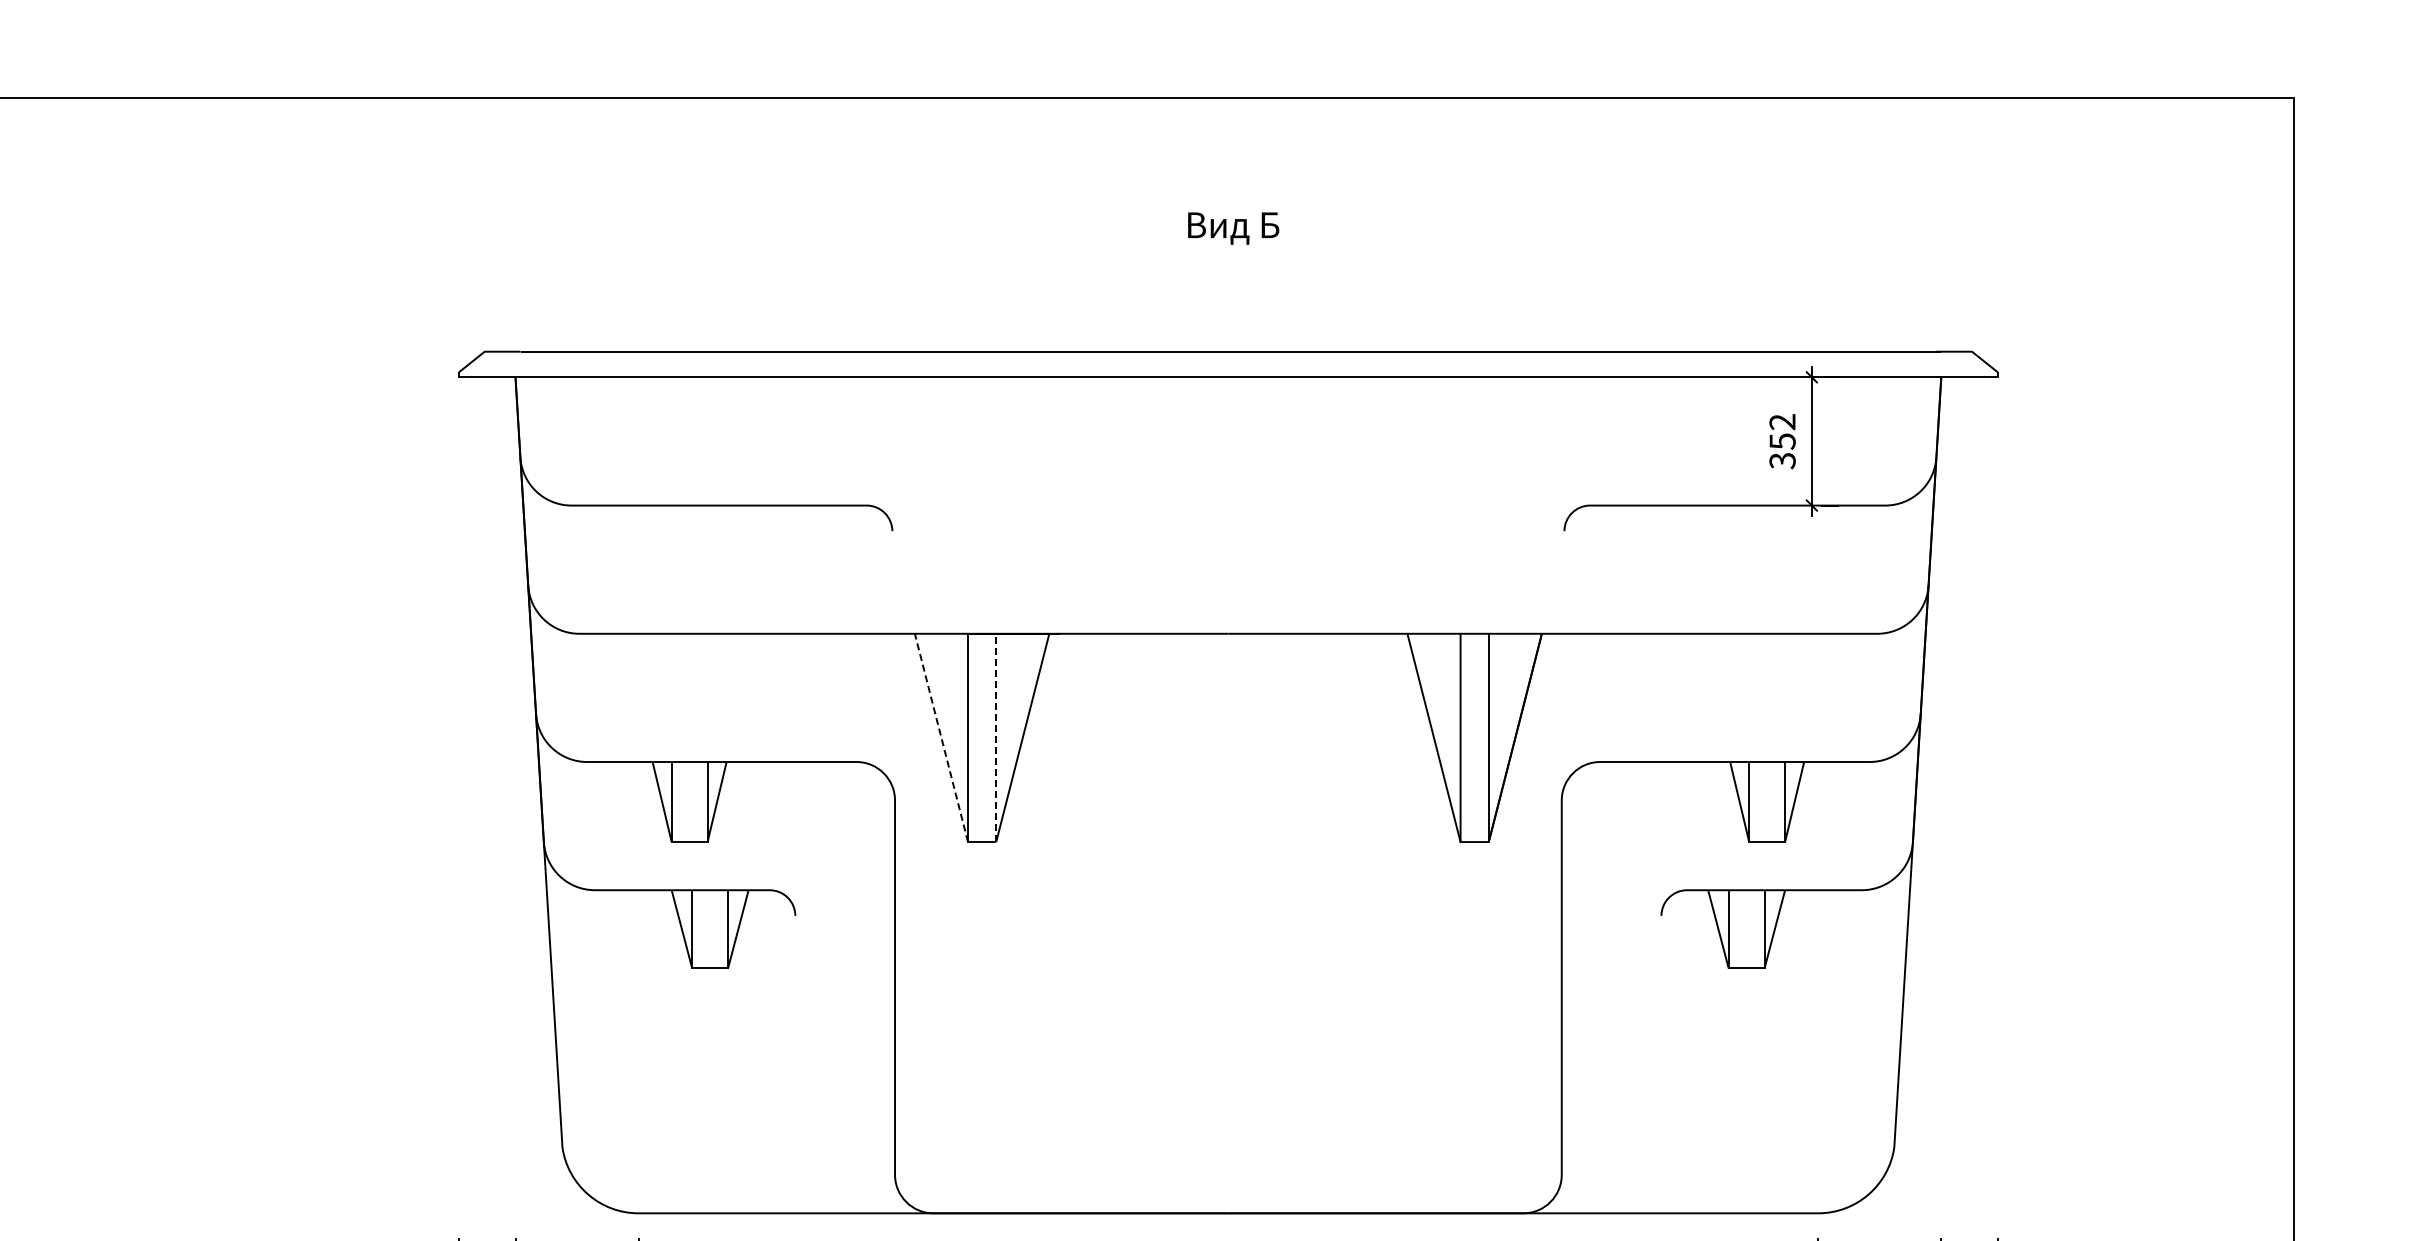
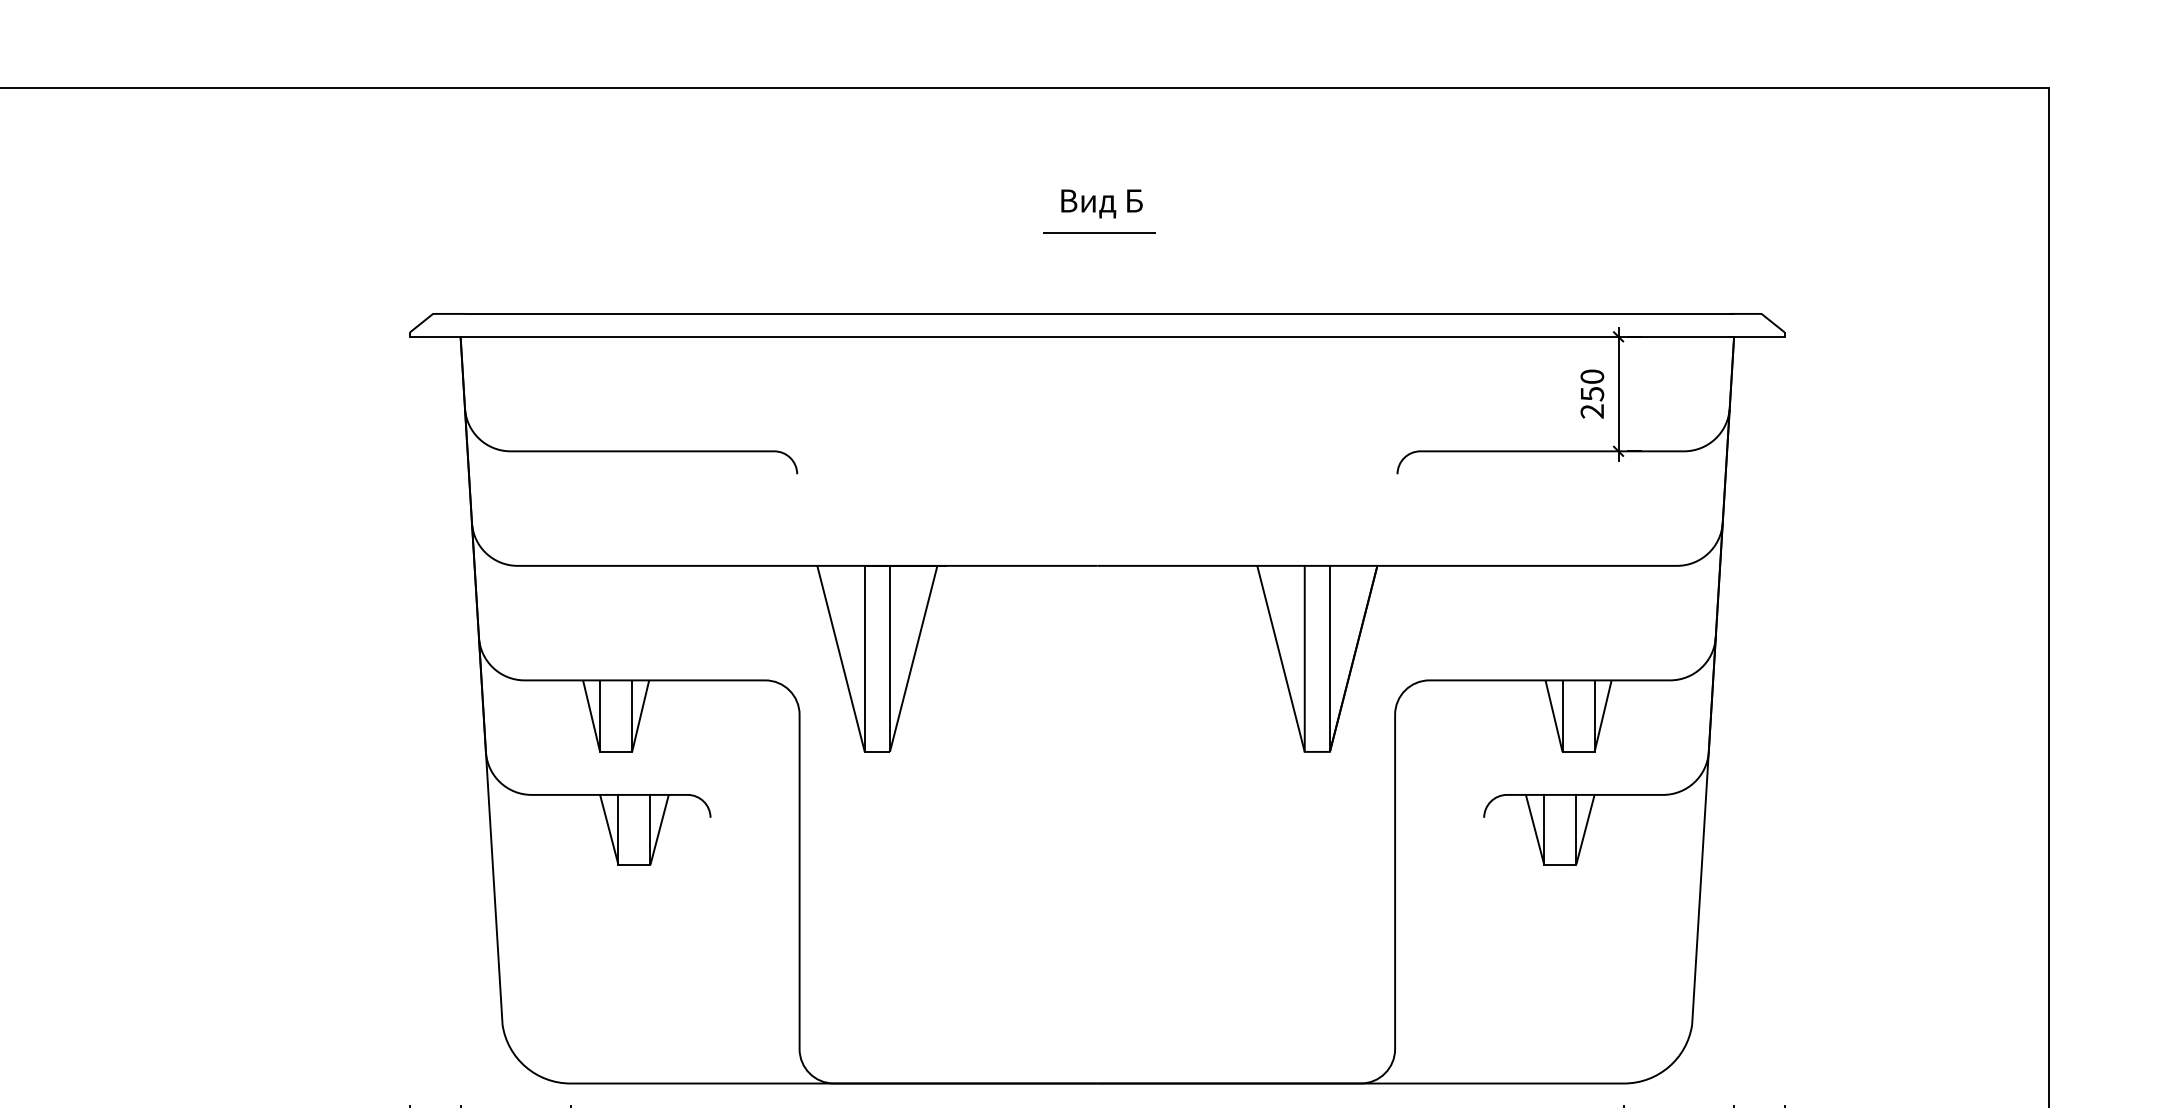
line: (1230, 261) -> (1099, 233), added
text: (1782, 441) -> (1592, 394), 352 -> 250
line: (941, 737) -> (841, 658), dashed -> solid
line: (996, 737) -> (890, 658), dashed -> solid

